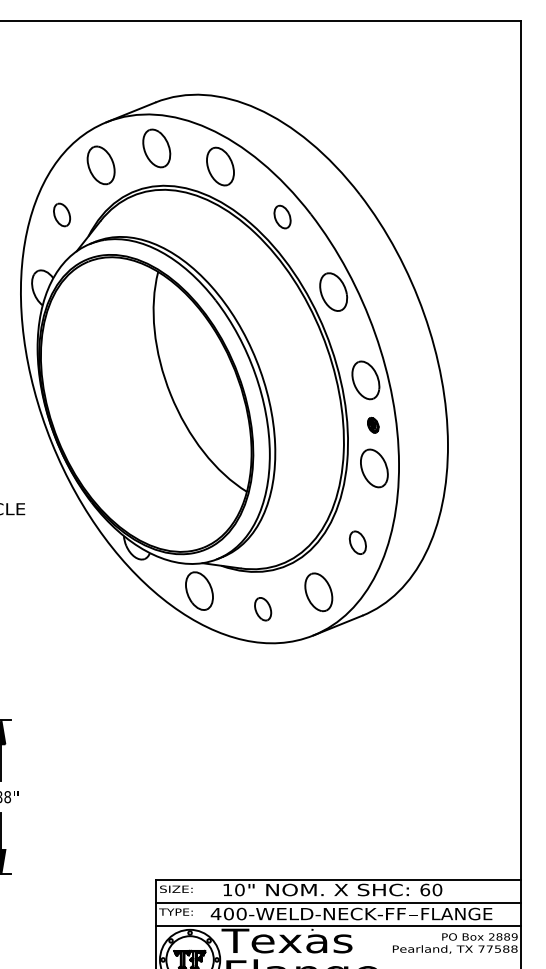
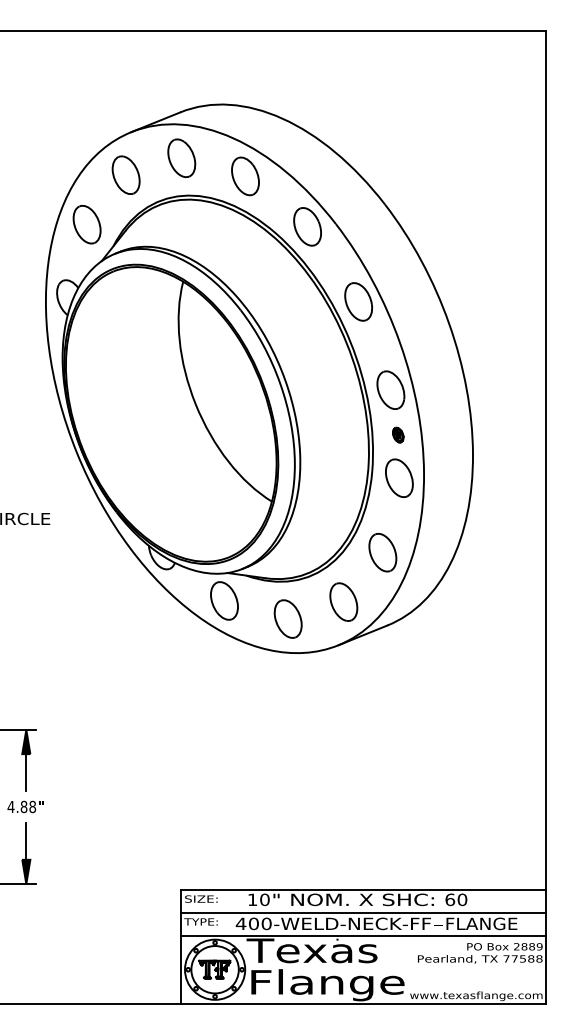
part: (61, 214) -> (86, 224), size x1.67
part: (282, 216) -> (307, 226), size x1.67
part: (357, 542) -> (382, 552), size x1.67
part: (262, 608) -> (287, 618), size x1.67

